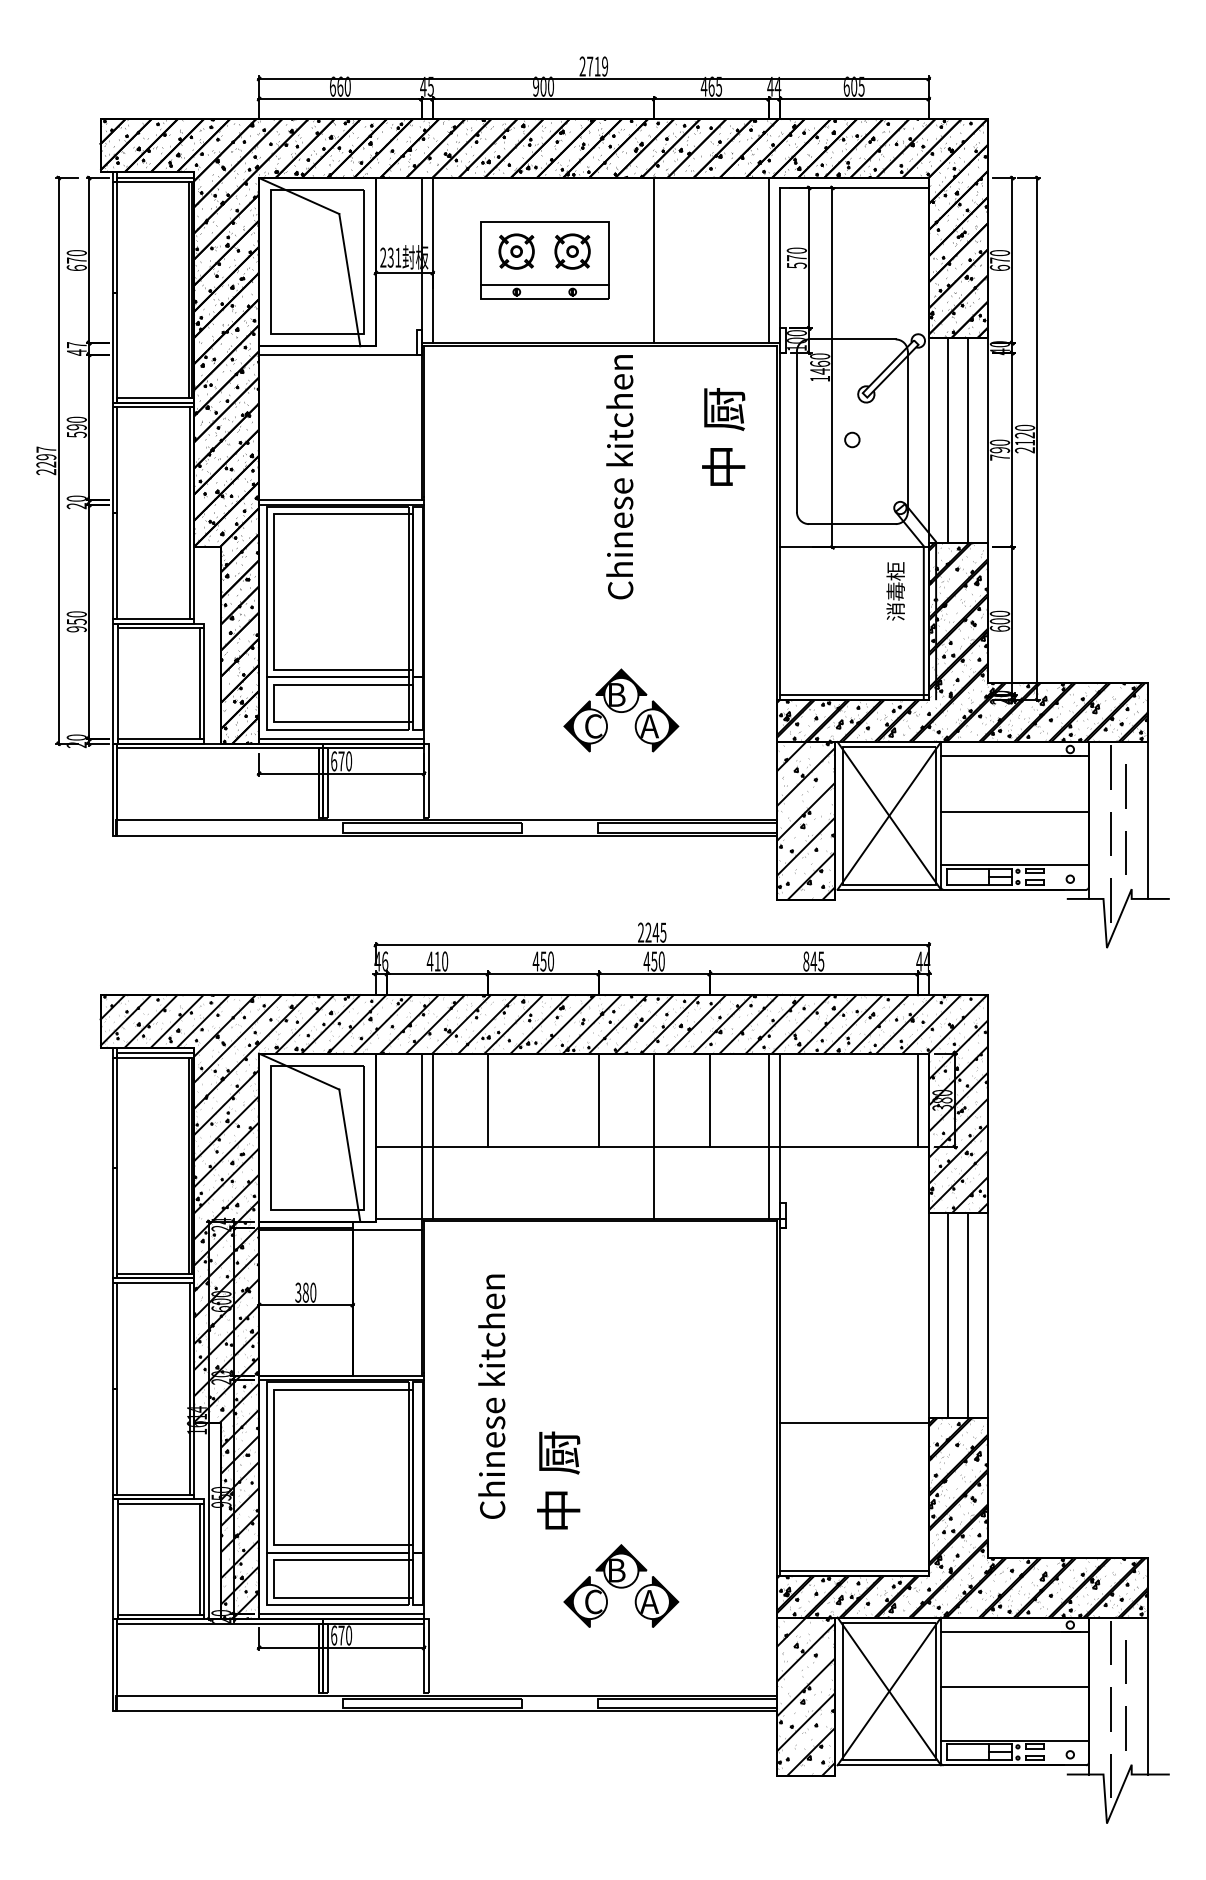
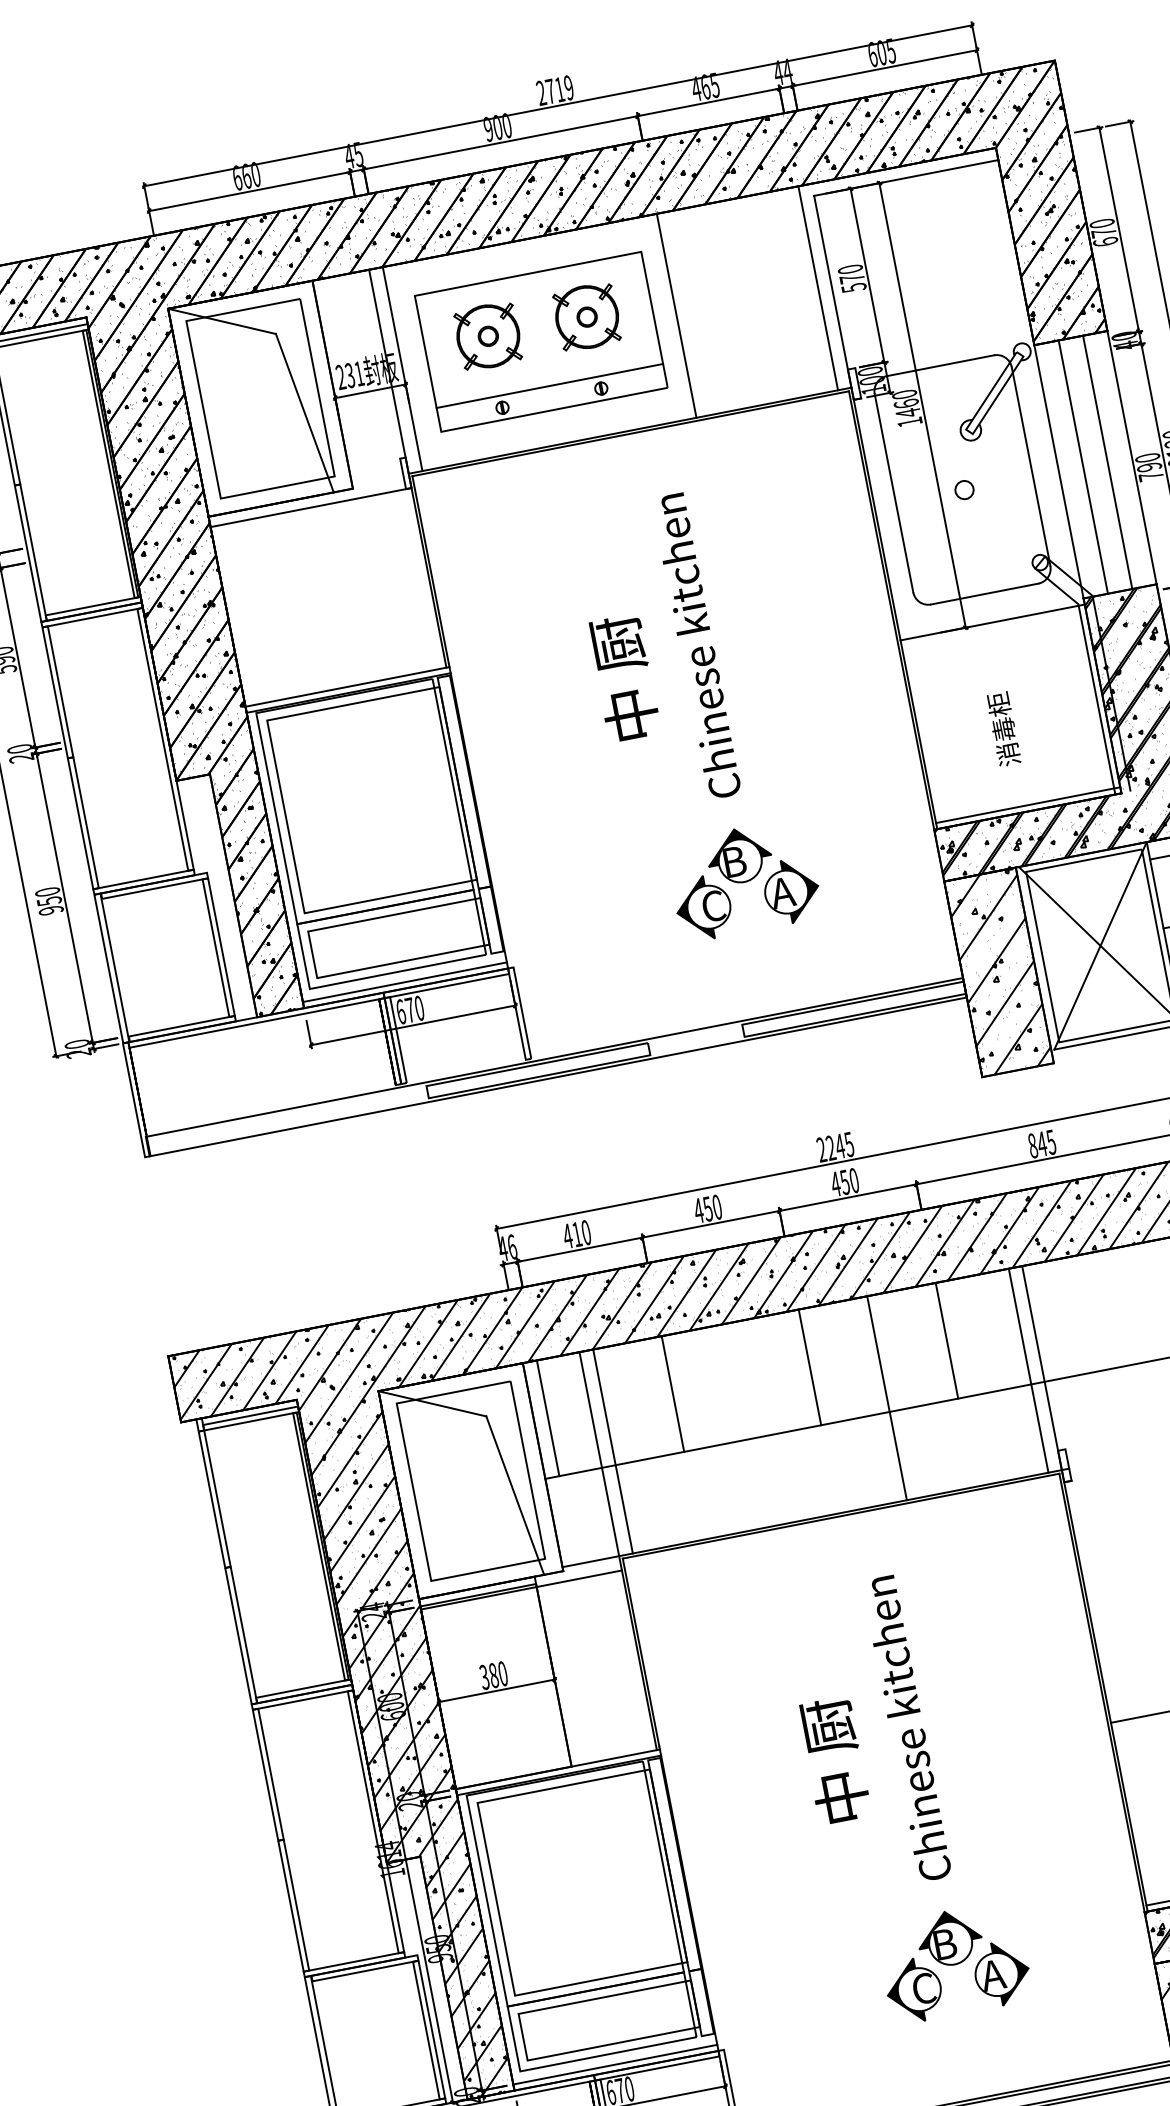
part: (544, 259) -> (540, 340), size x1.43
text: (723, 436) -> (623, 677), moved
text: (619, 477) -> (696, 646), moved
text: (895, 591) -> (1003, 729), moved
line: (387, 1100) -> (548, 1418), added
text: (491, 1396) -> (906, 1728), moved
text: (558, 1480) -> (834, 1760), moved

